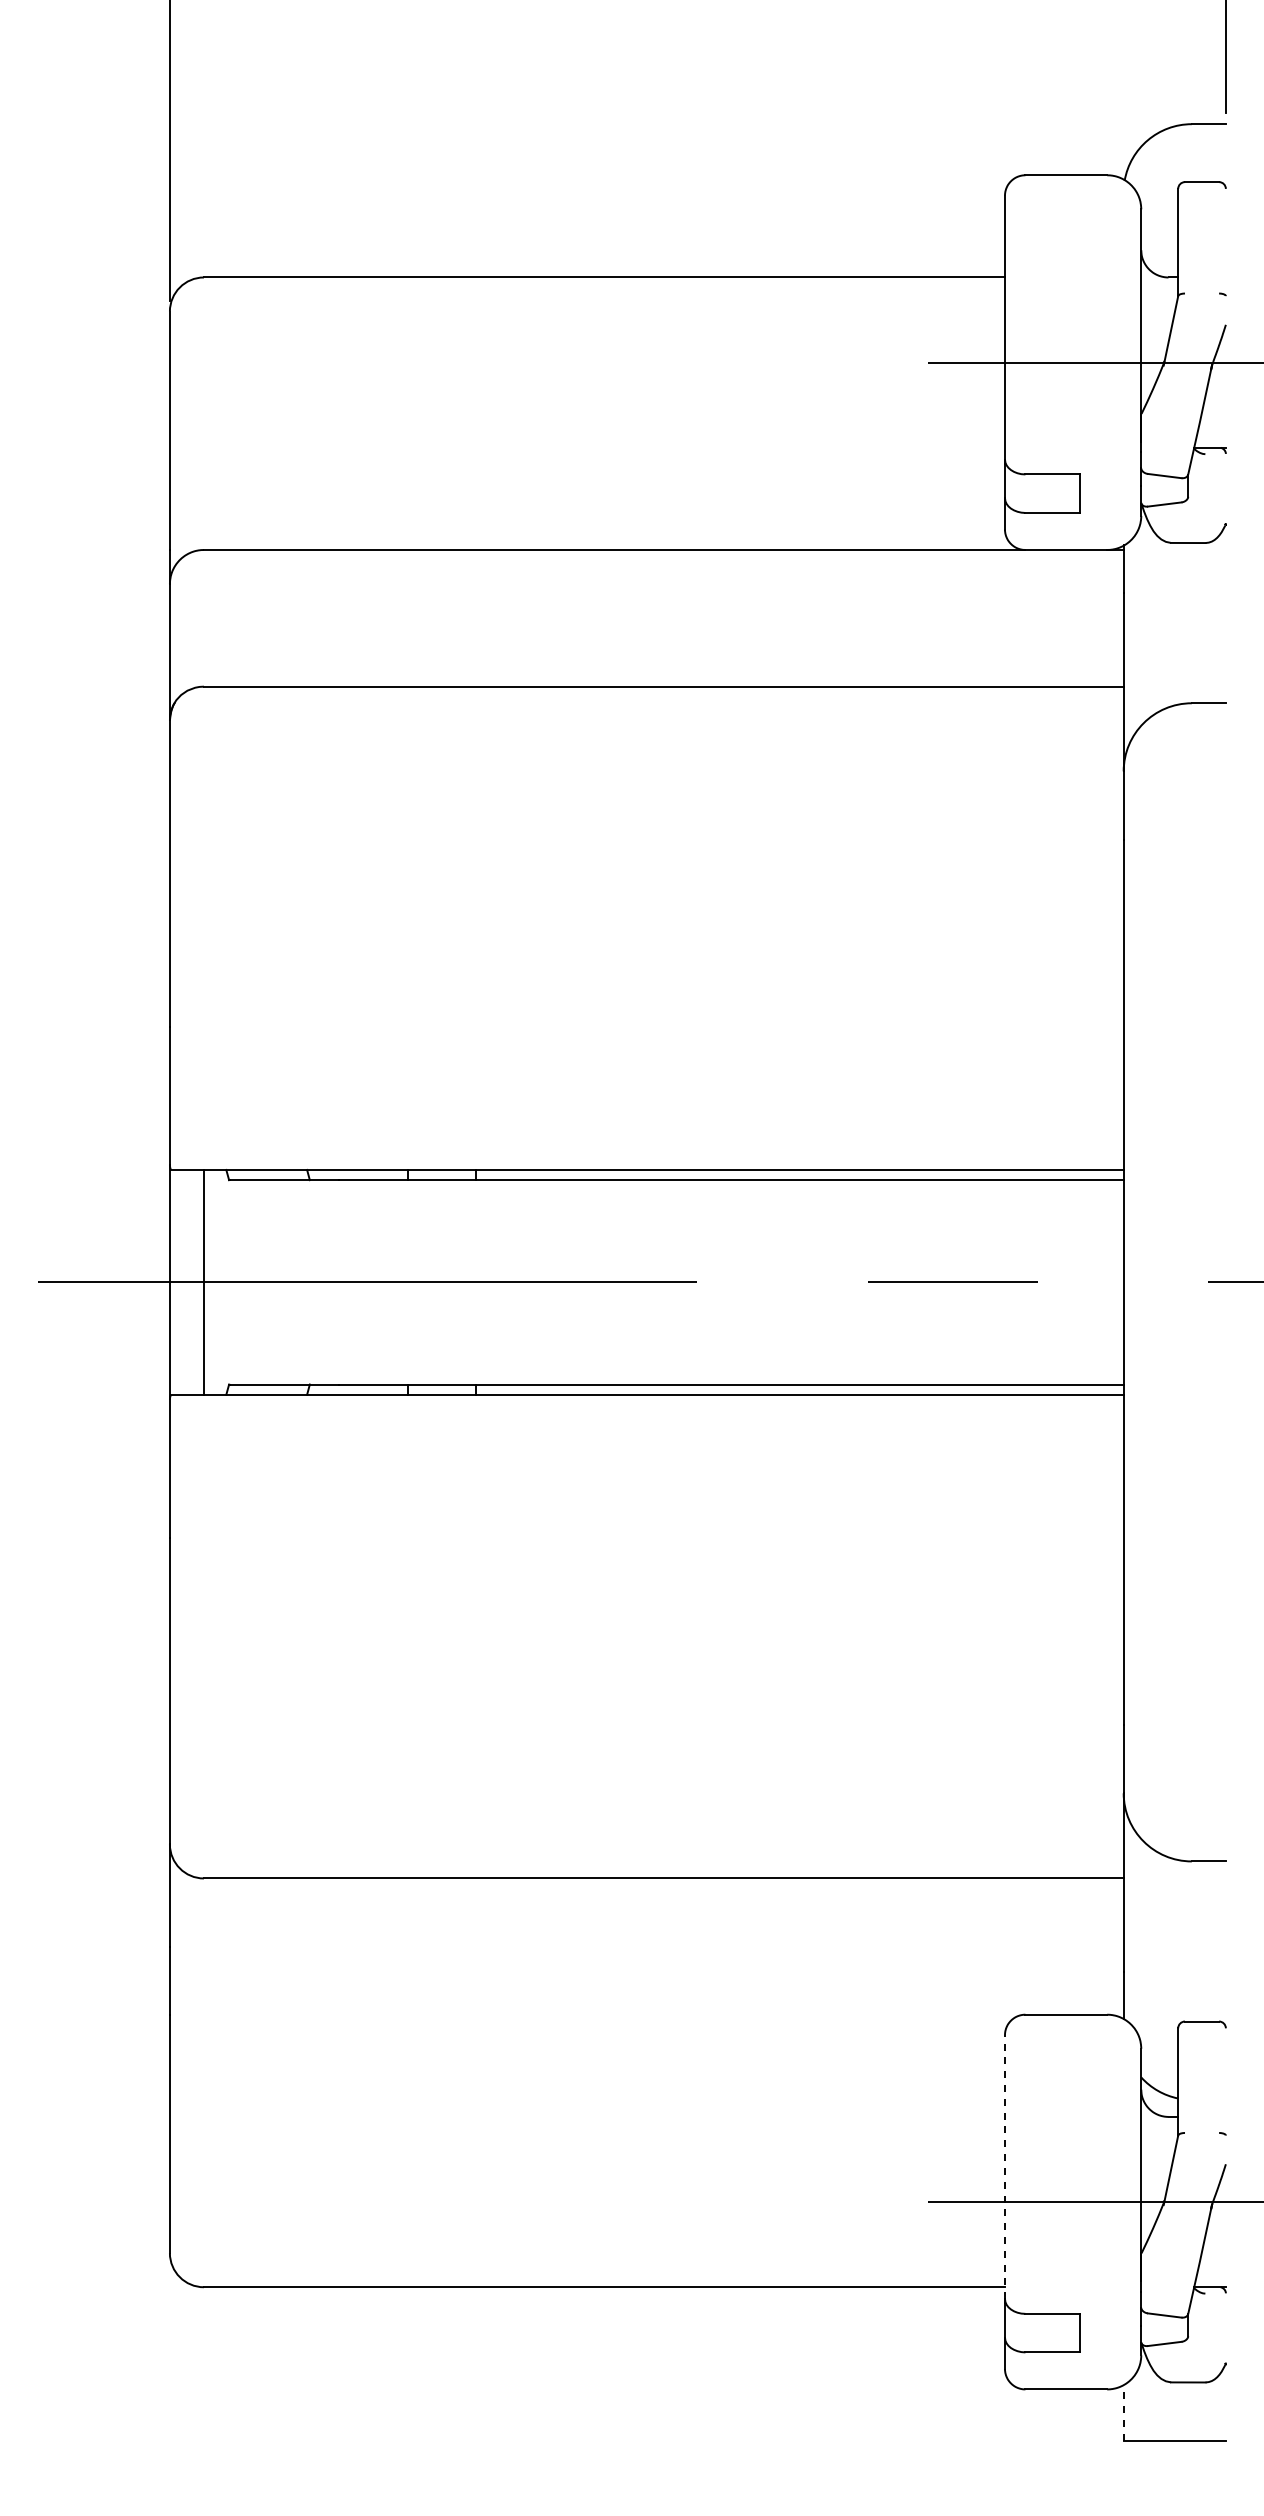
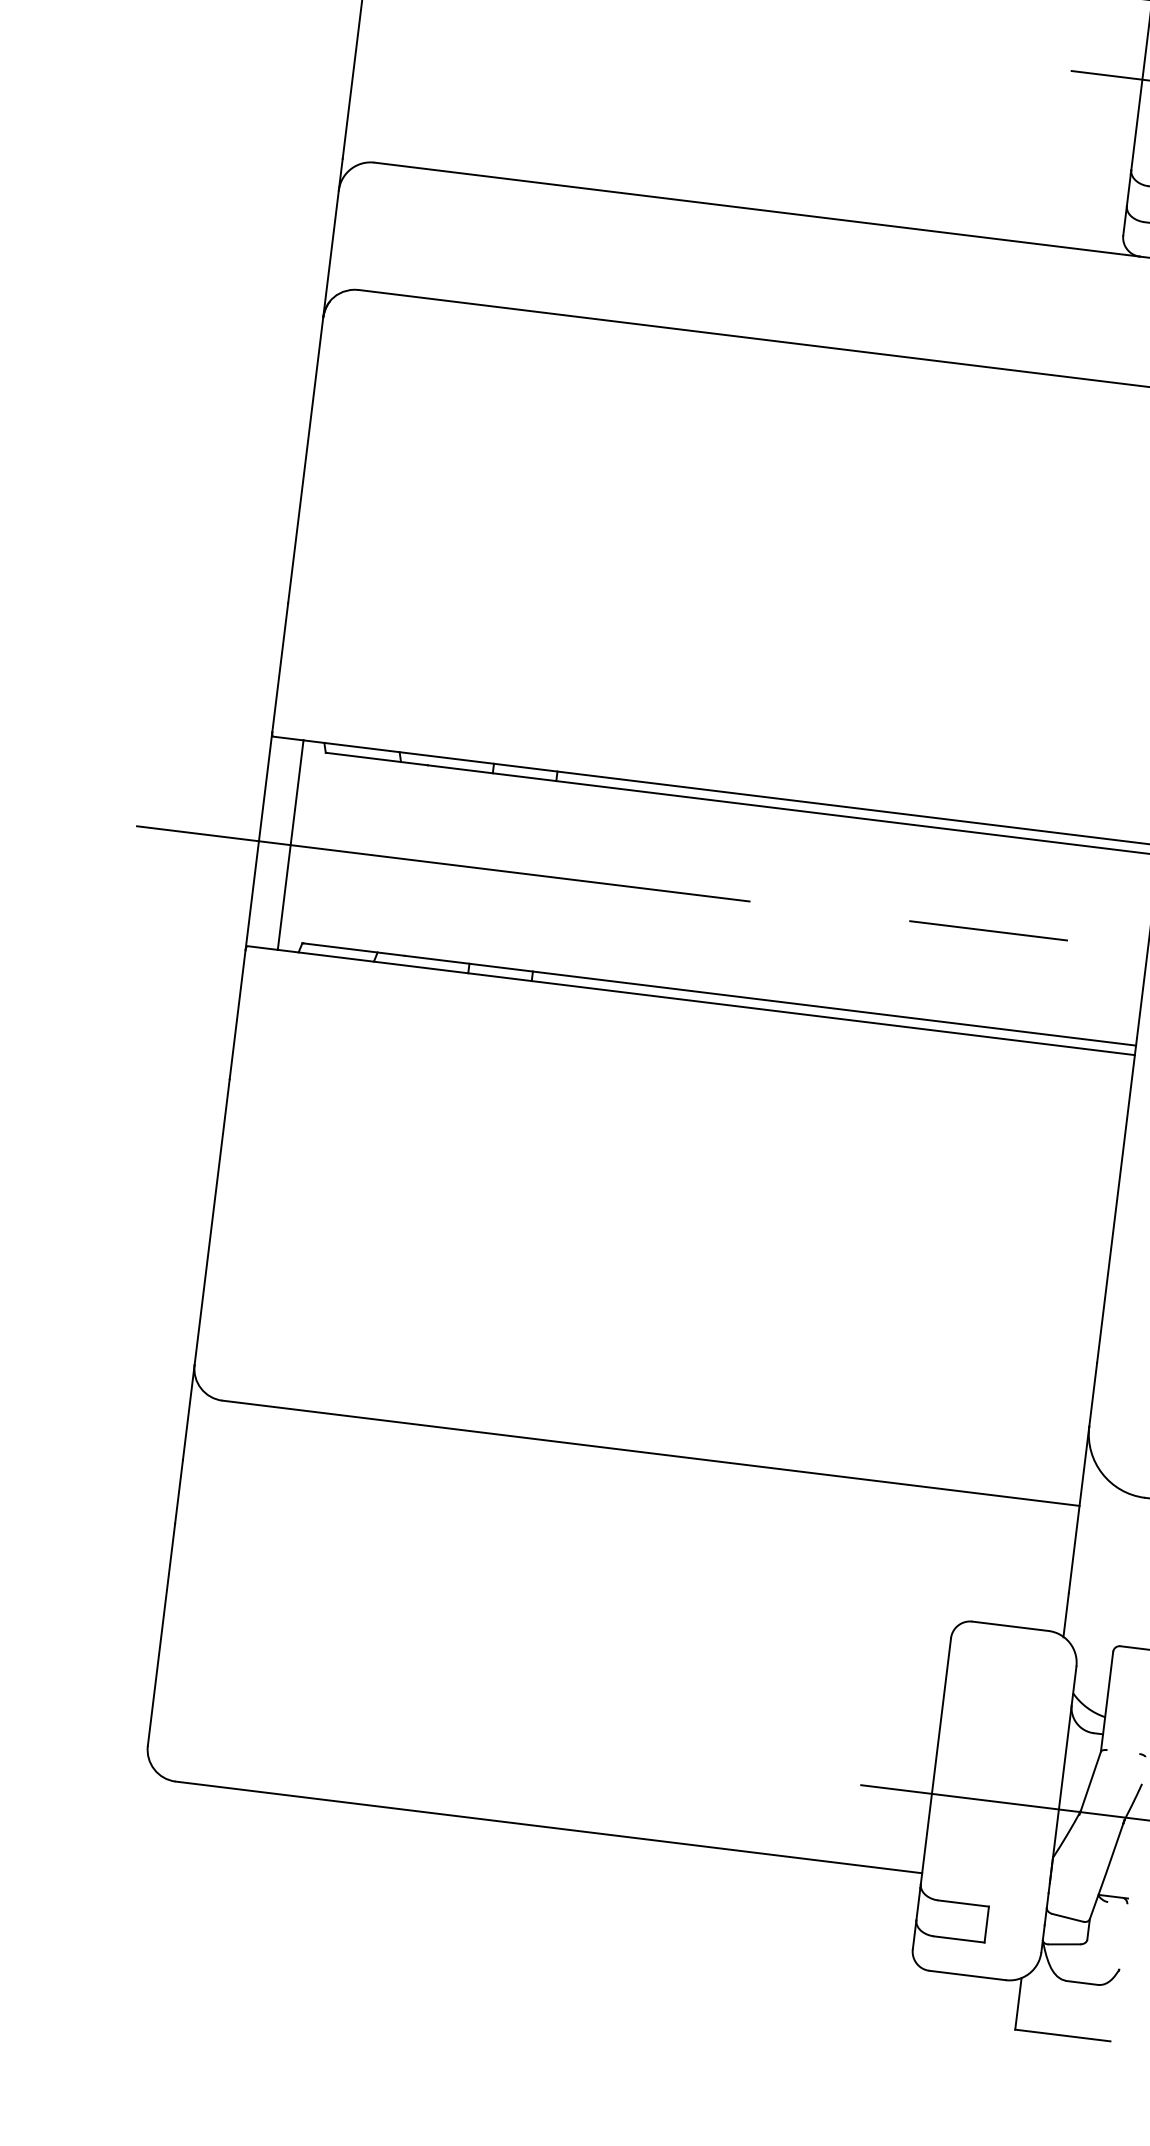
line: (1005, 2166) -> (936, 1760), dashed -> solid
line: (1123, 2412) -> (1018, 2003), dashed -> solid

